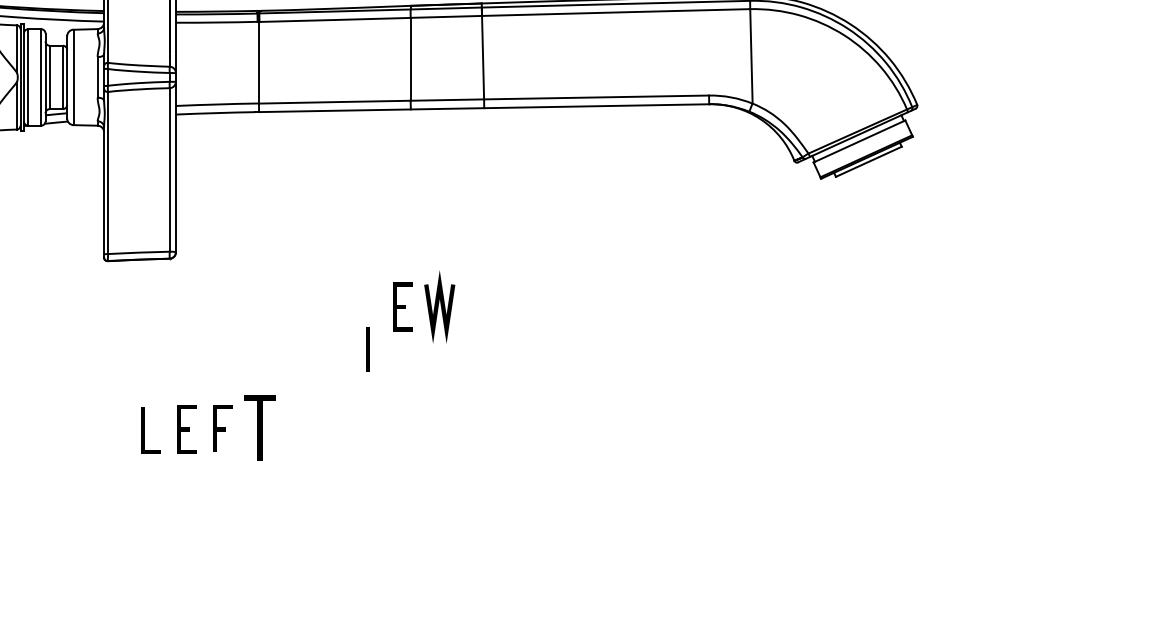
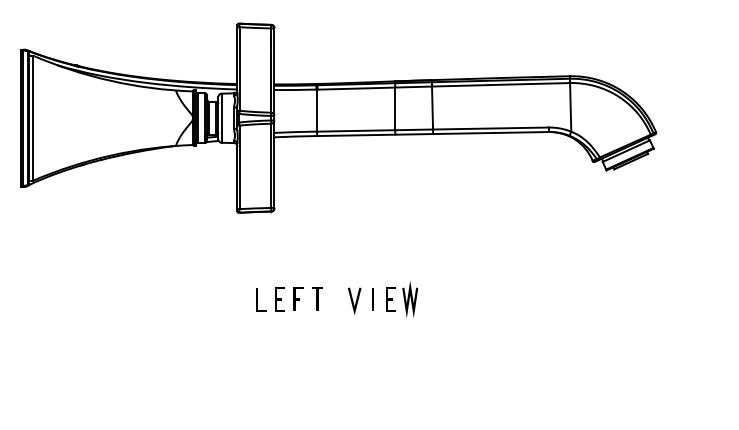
part: (424, 307) -> (402, 299), moved
line: (366, 349) -> (372, 299), moved
part: (259, 427) -> (317, 298), size x0.71
line: (329, 431) -> (353, 300), added

